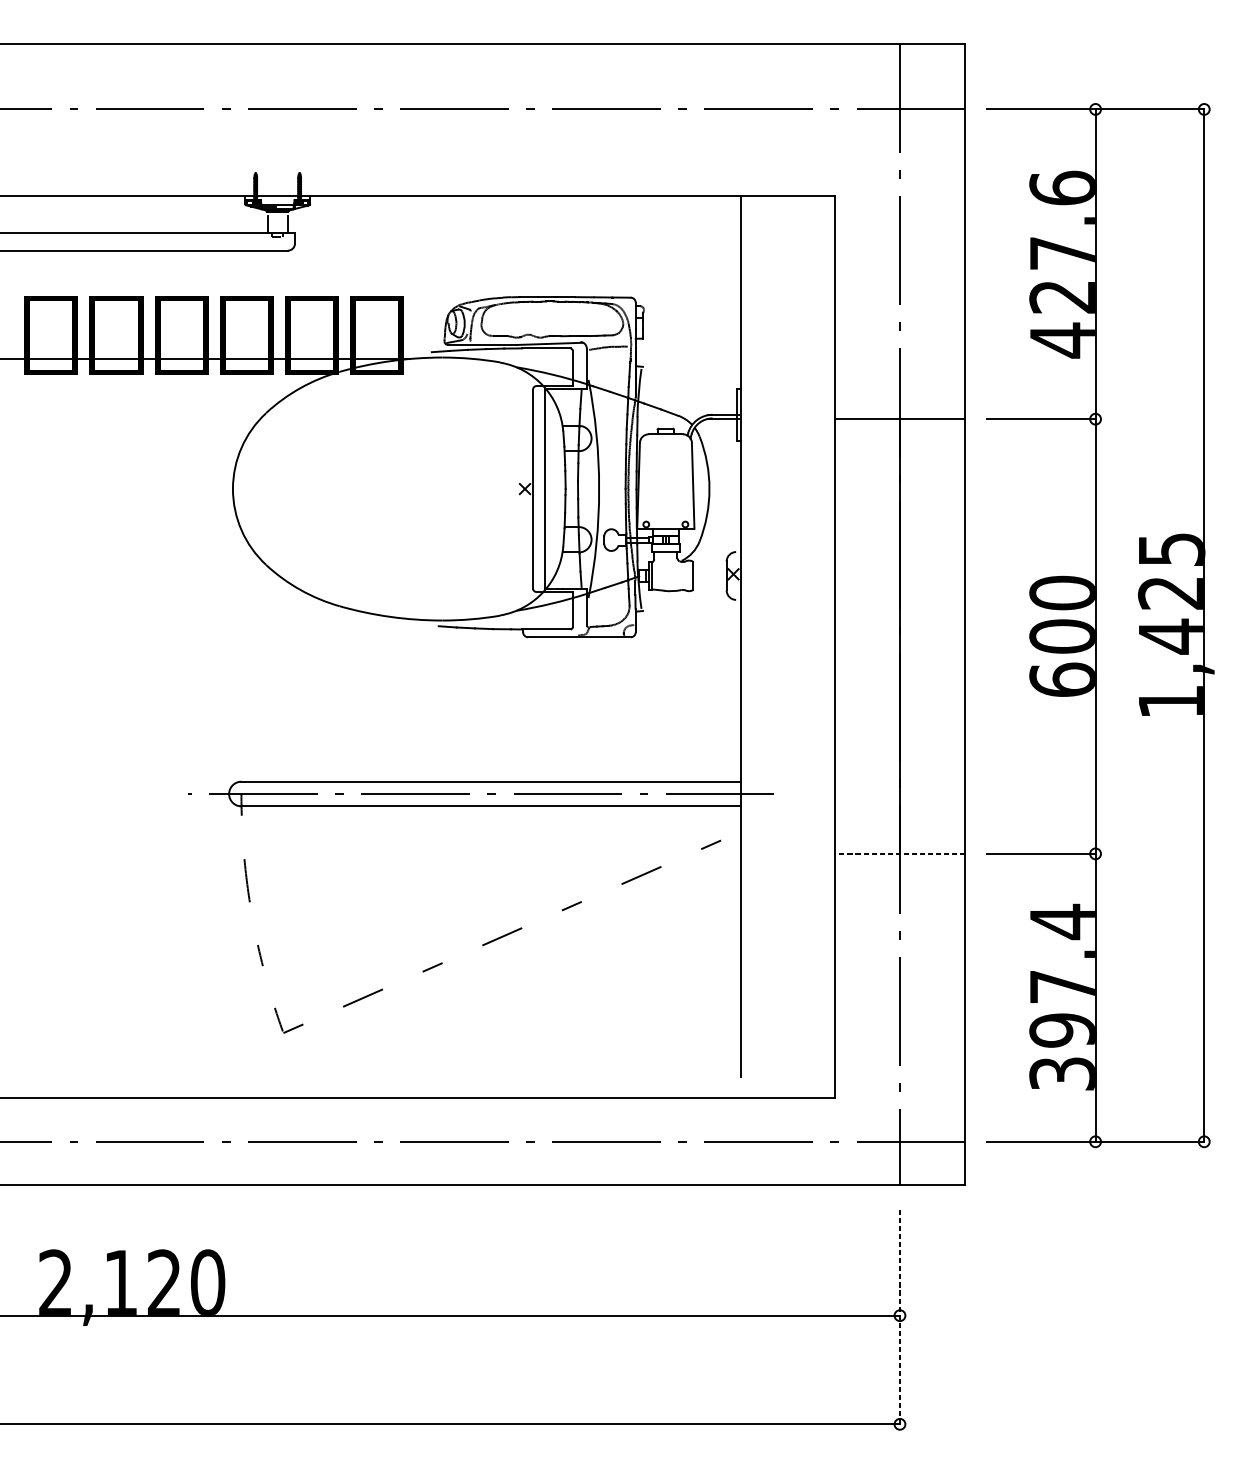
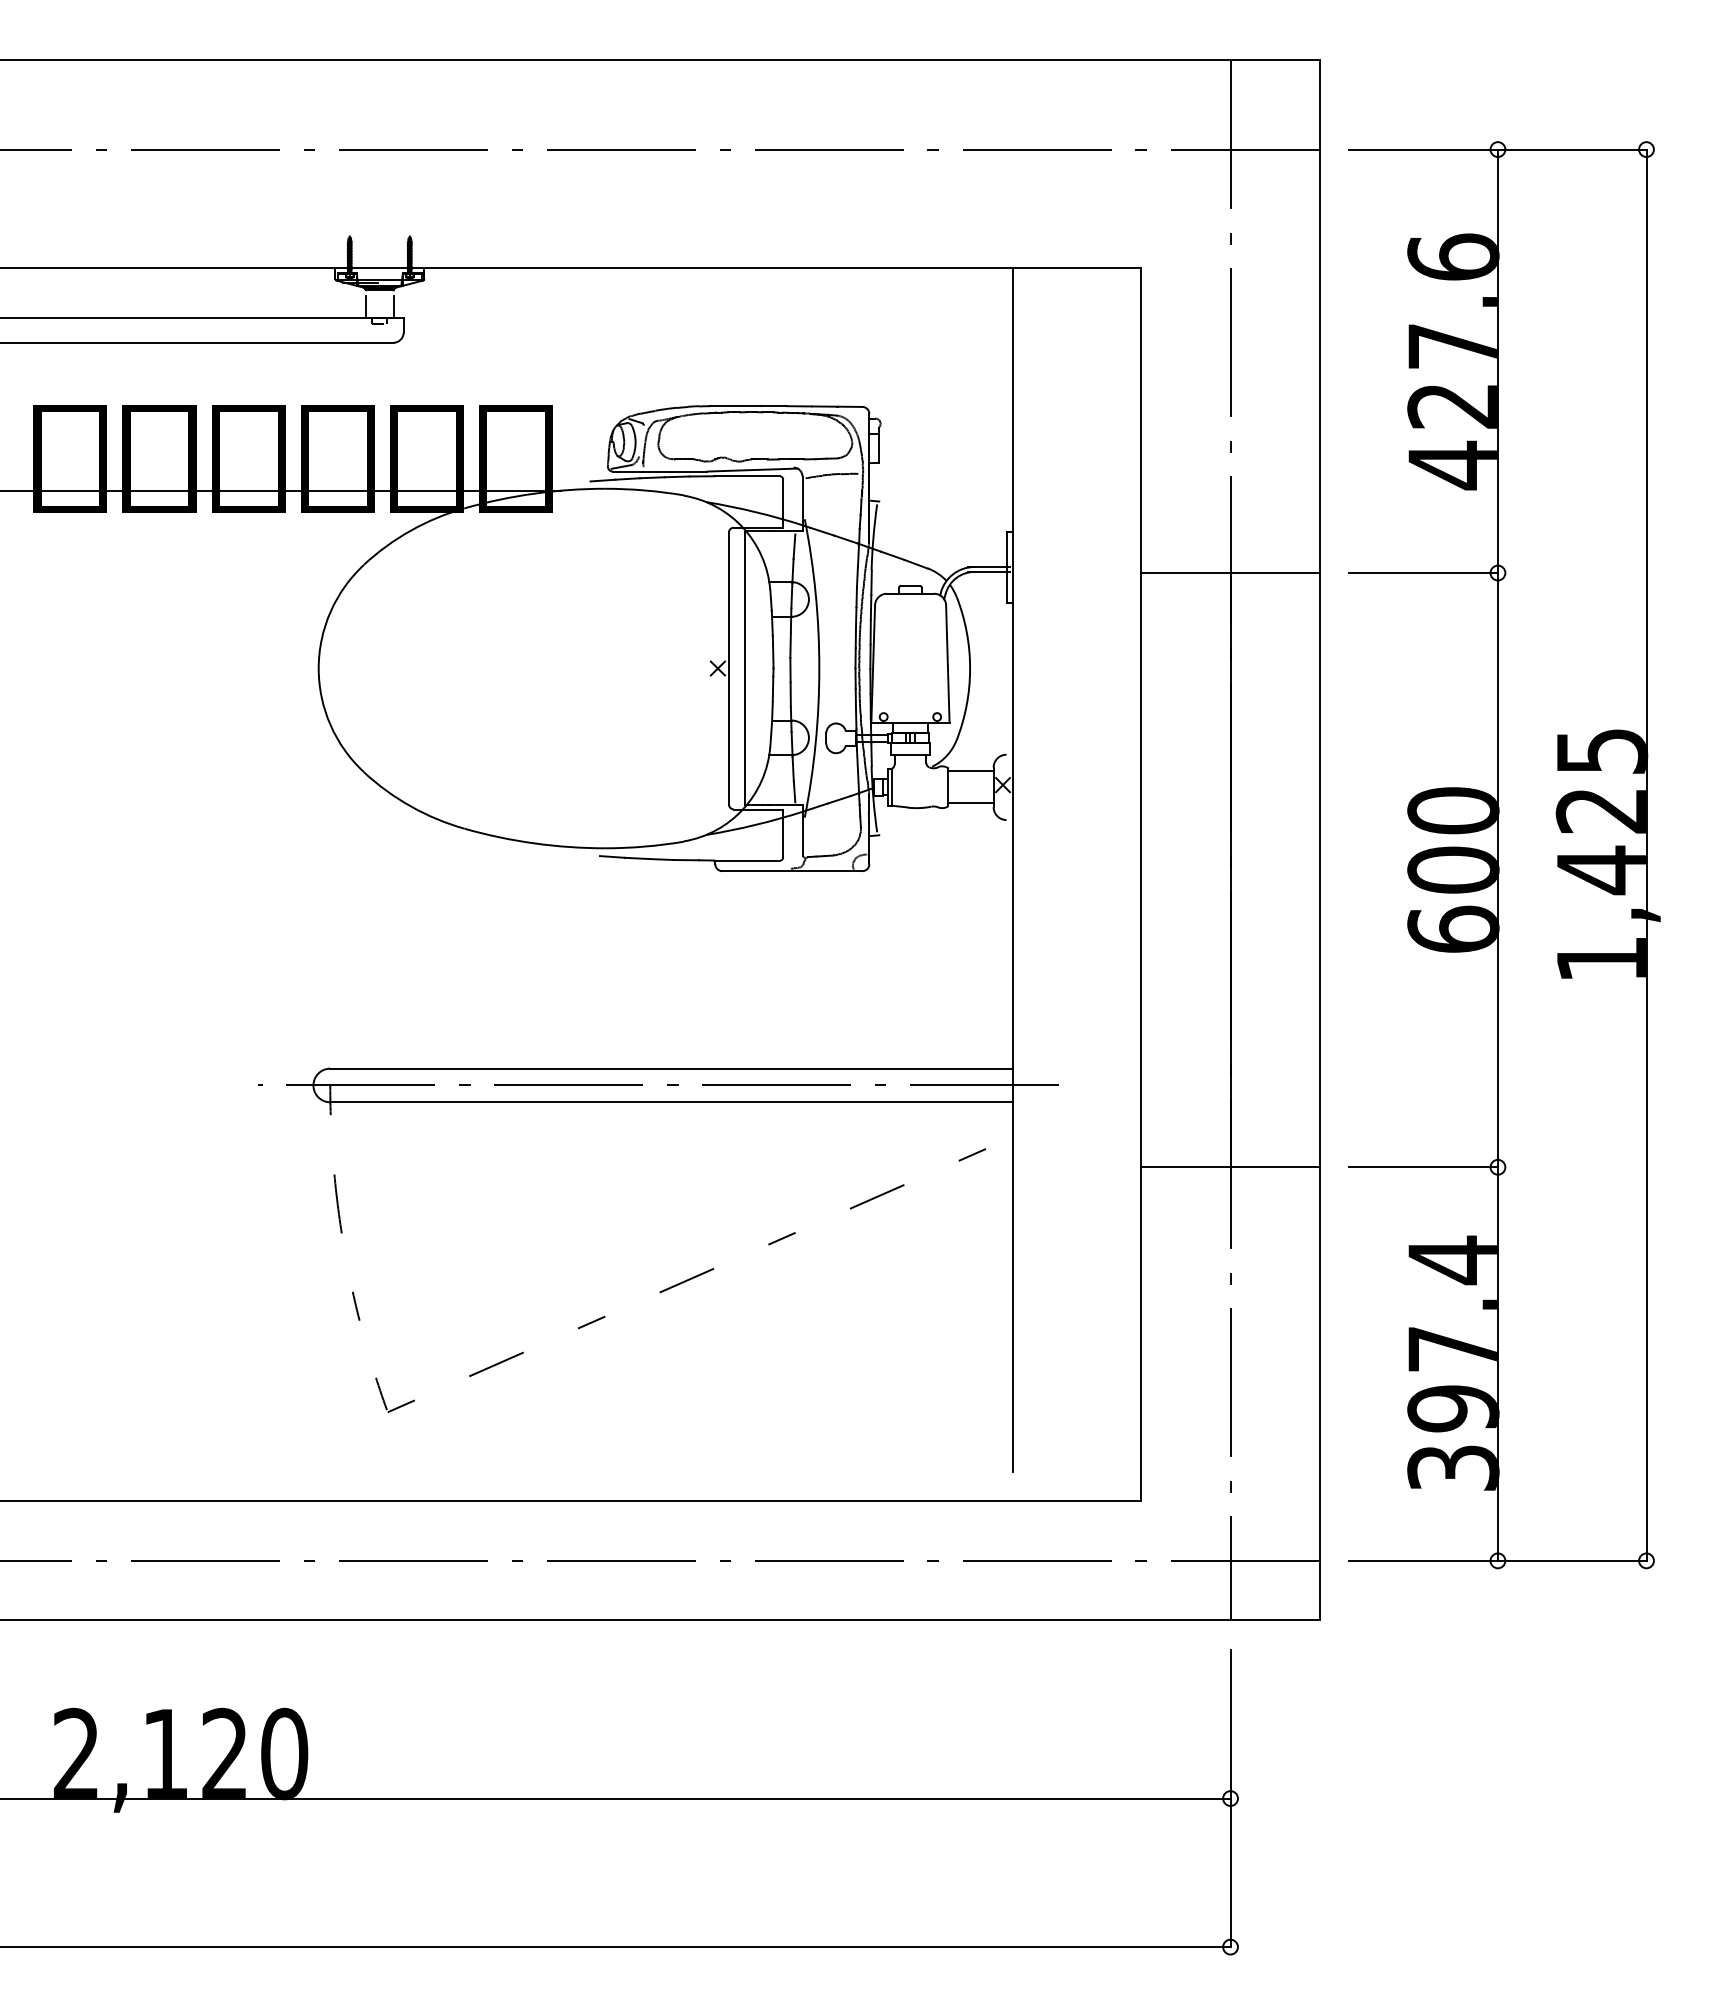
line: (709, 564) -> (970, 771), added
line: (709, 587) -> (970, 803), added
line: (899, 854) -> (1230, 1167), dashed -> solid
line: (899, 1315) -> (1230, 1798), dashed -> solid

